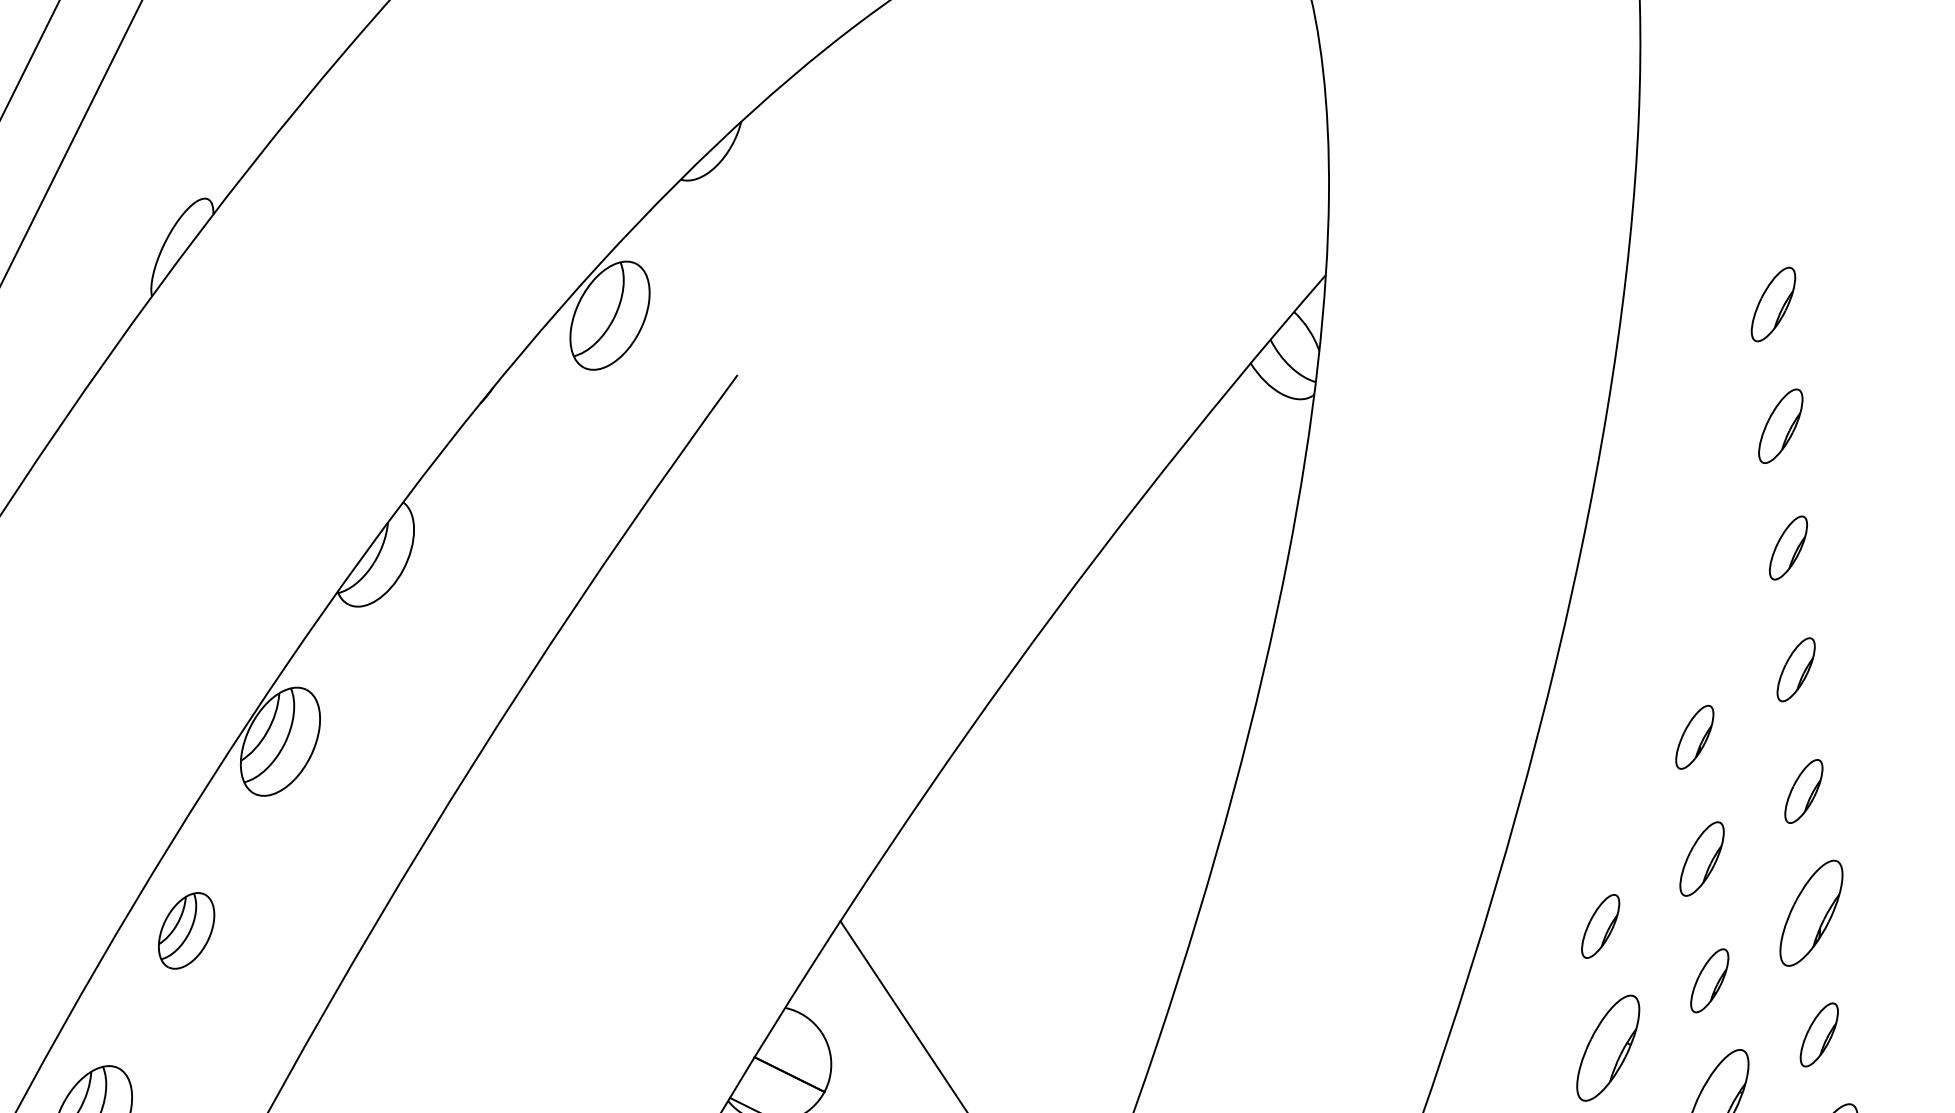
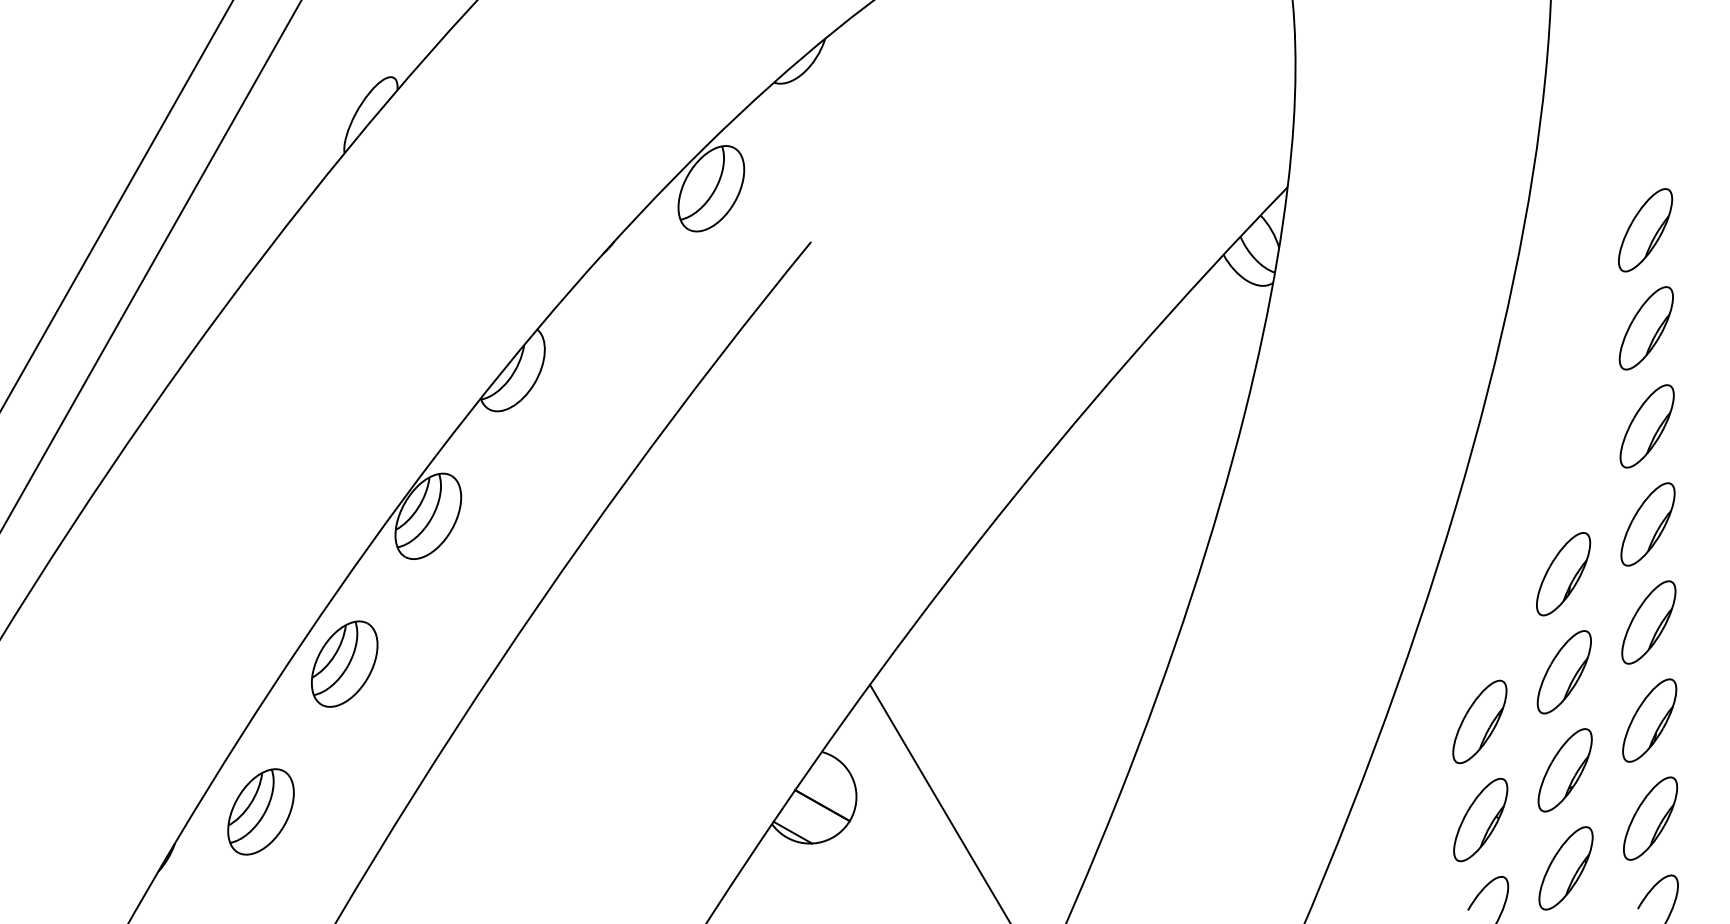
part: (1773, 304) -> (1645, 230), size x1.43
part: (1779, 426) -> (1645, 328), size x1.43
part: (1787, 548) -> (1646, 426), size x1.67
part: (1795, 669) -> (1647, 524), size x1.67
part: (1694, 737) -> (1563, 574), size x1.67
part: (1803, 791) -> (1648, 622), size x1.67
part: (1701, 859) -> (1563, 672), size x1.43
part: (1600, 925) -> (1479, 721), size x1.67
part: (186, 930) -> (344, 663), size x1.43
part: (1708, 981) -> (1564, 770), size x1.67
part: (1819, 1034) -> (1650, 818), size x1.67

